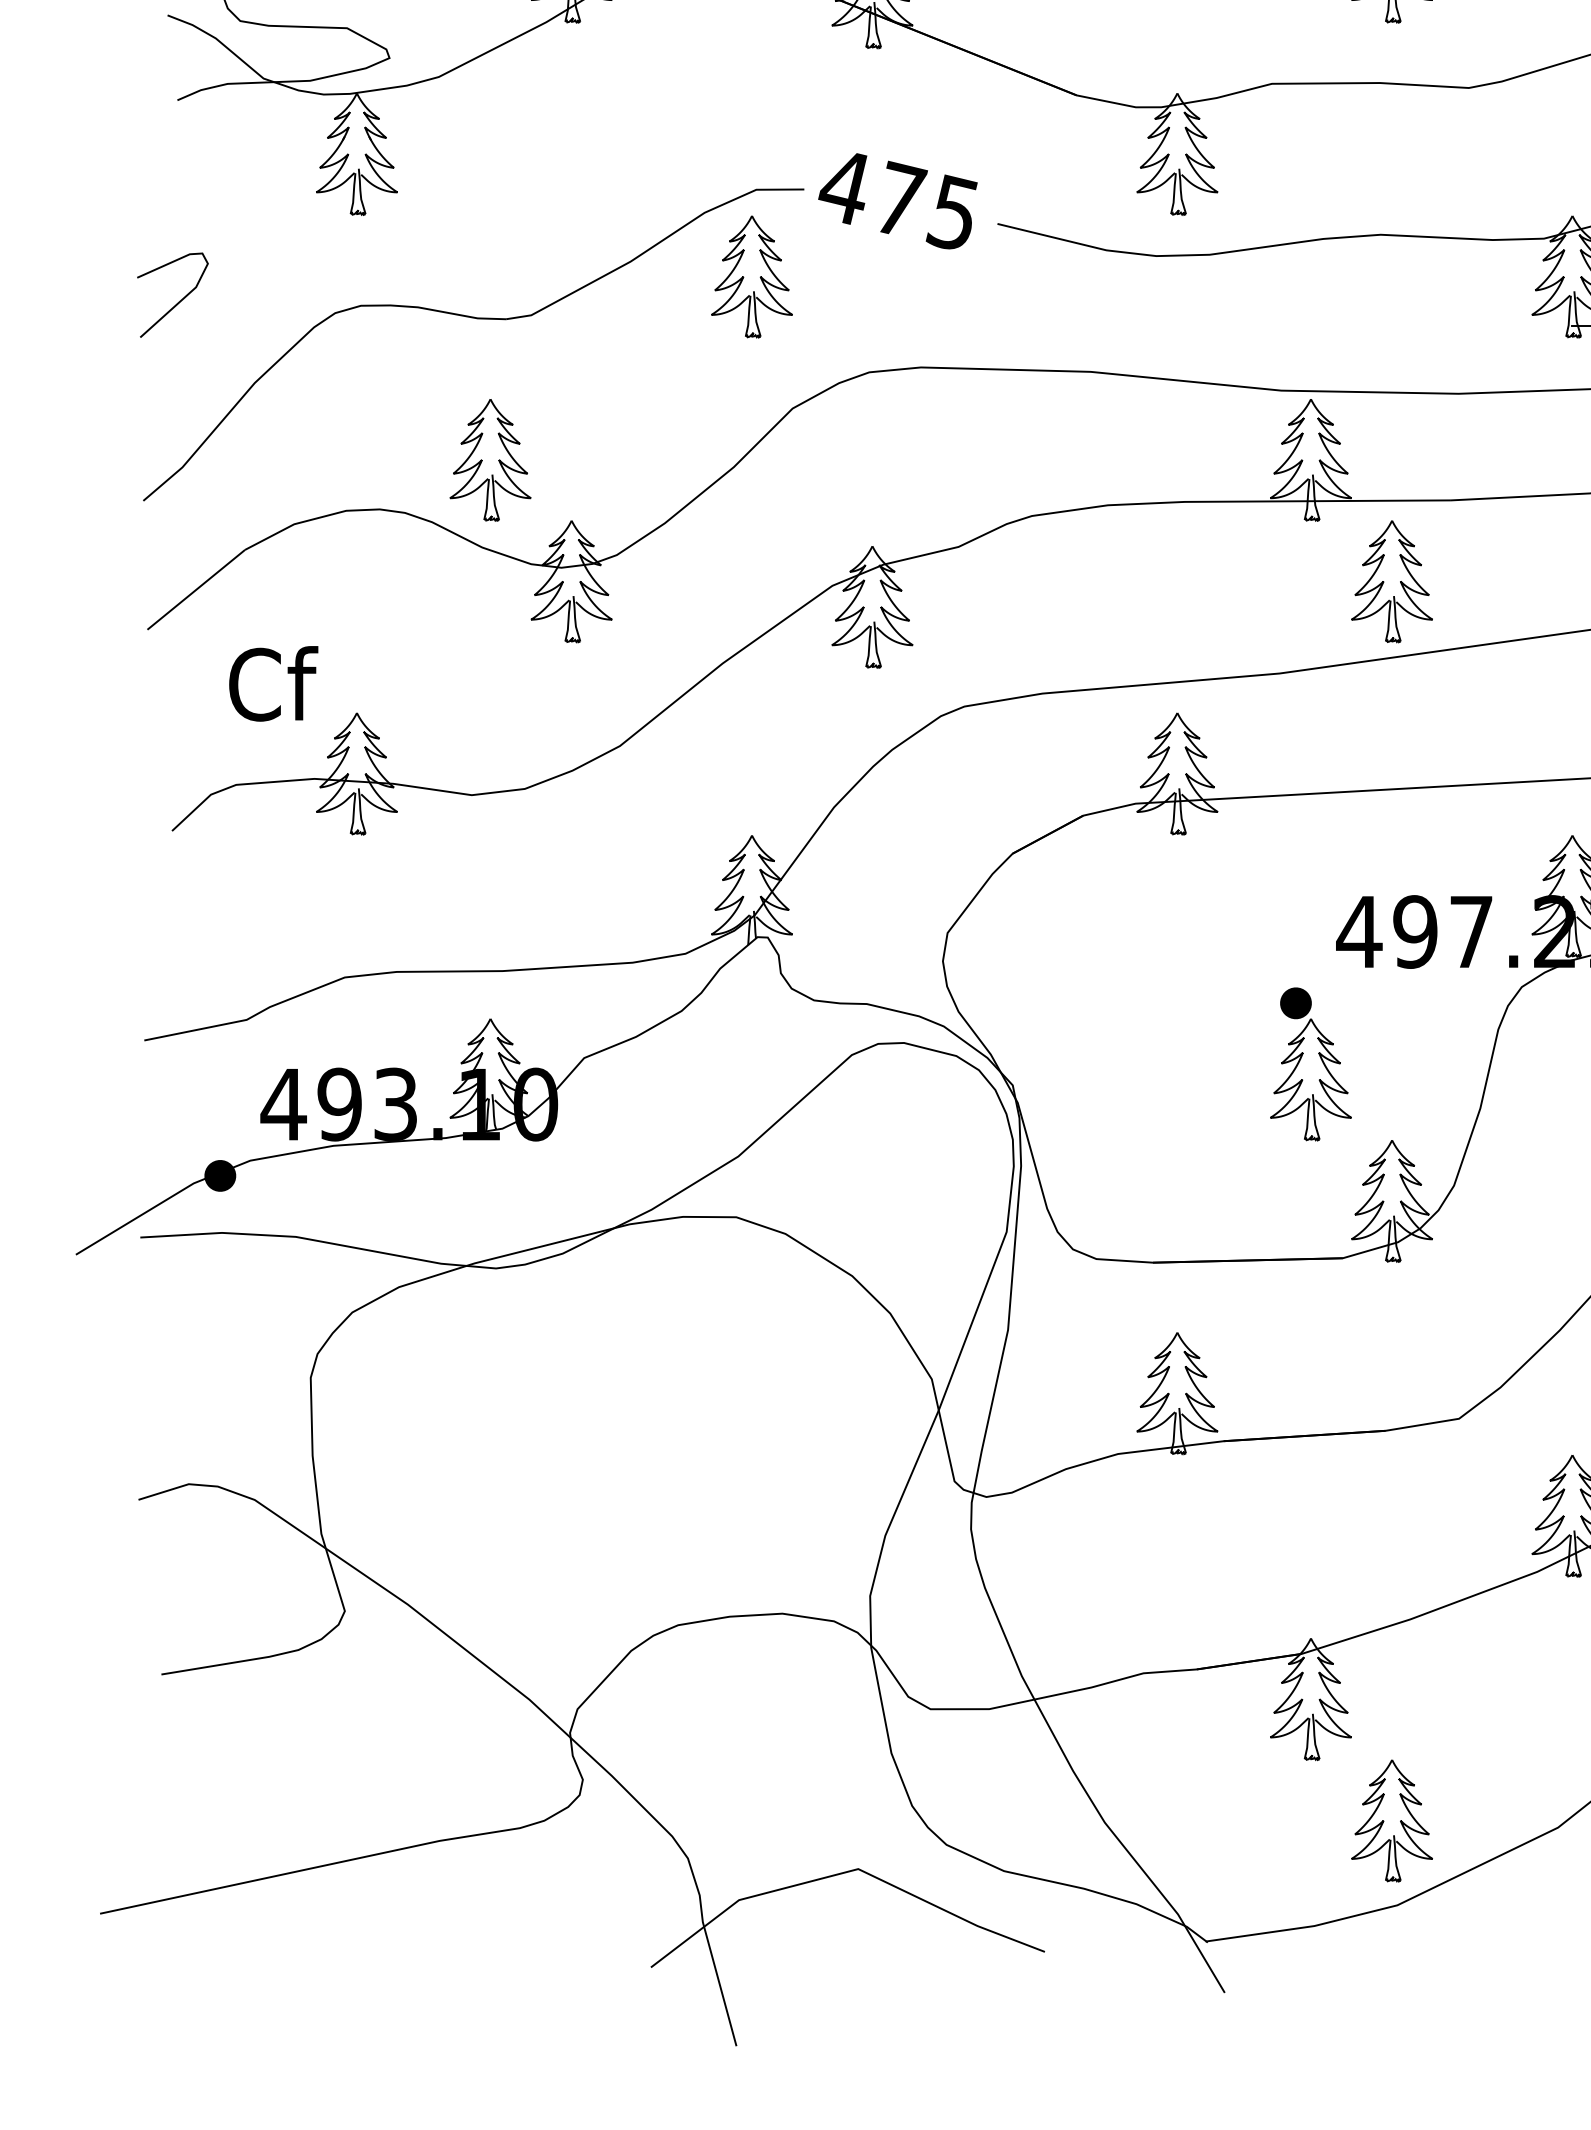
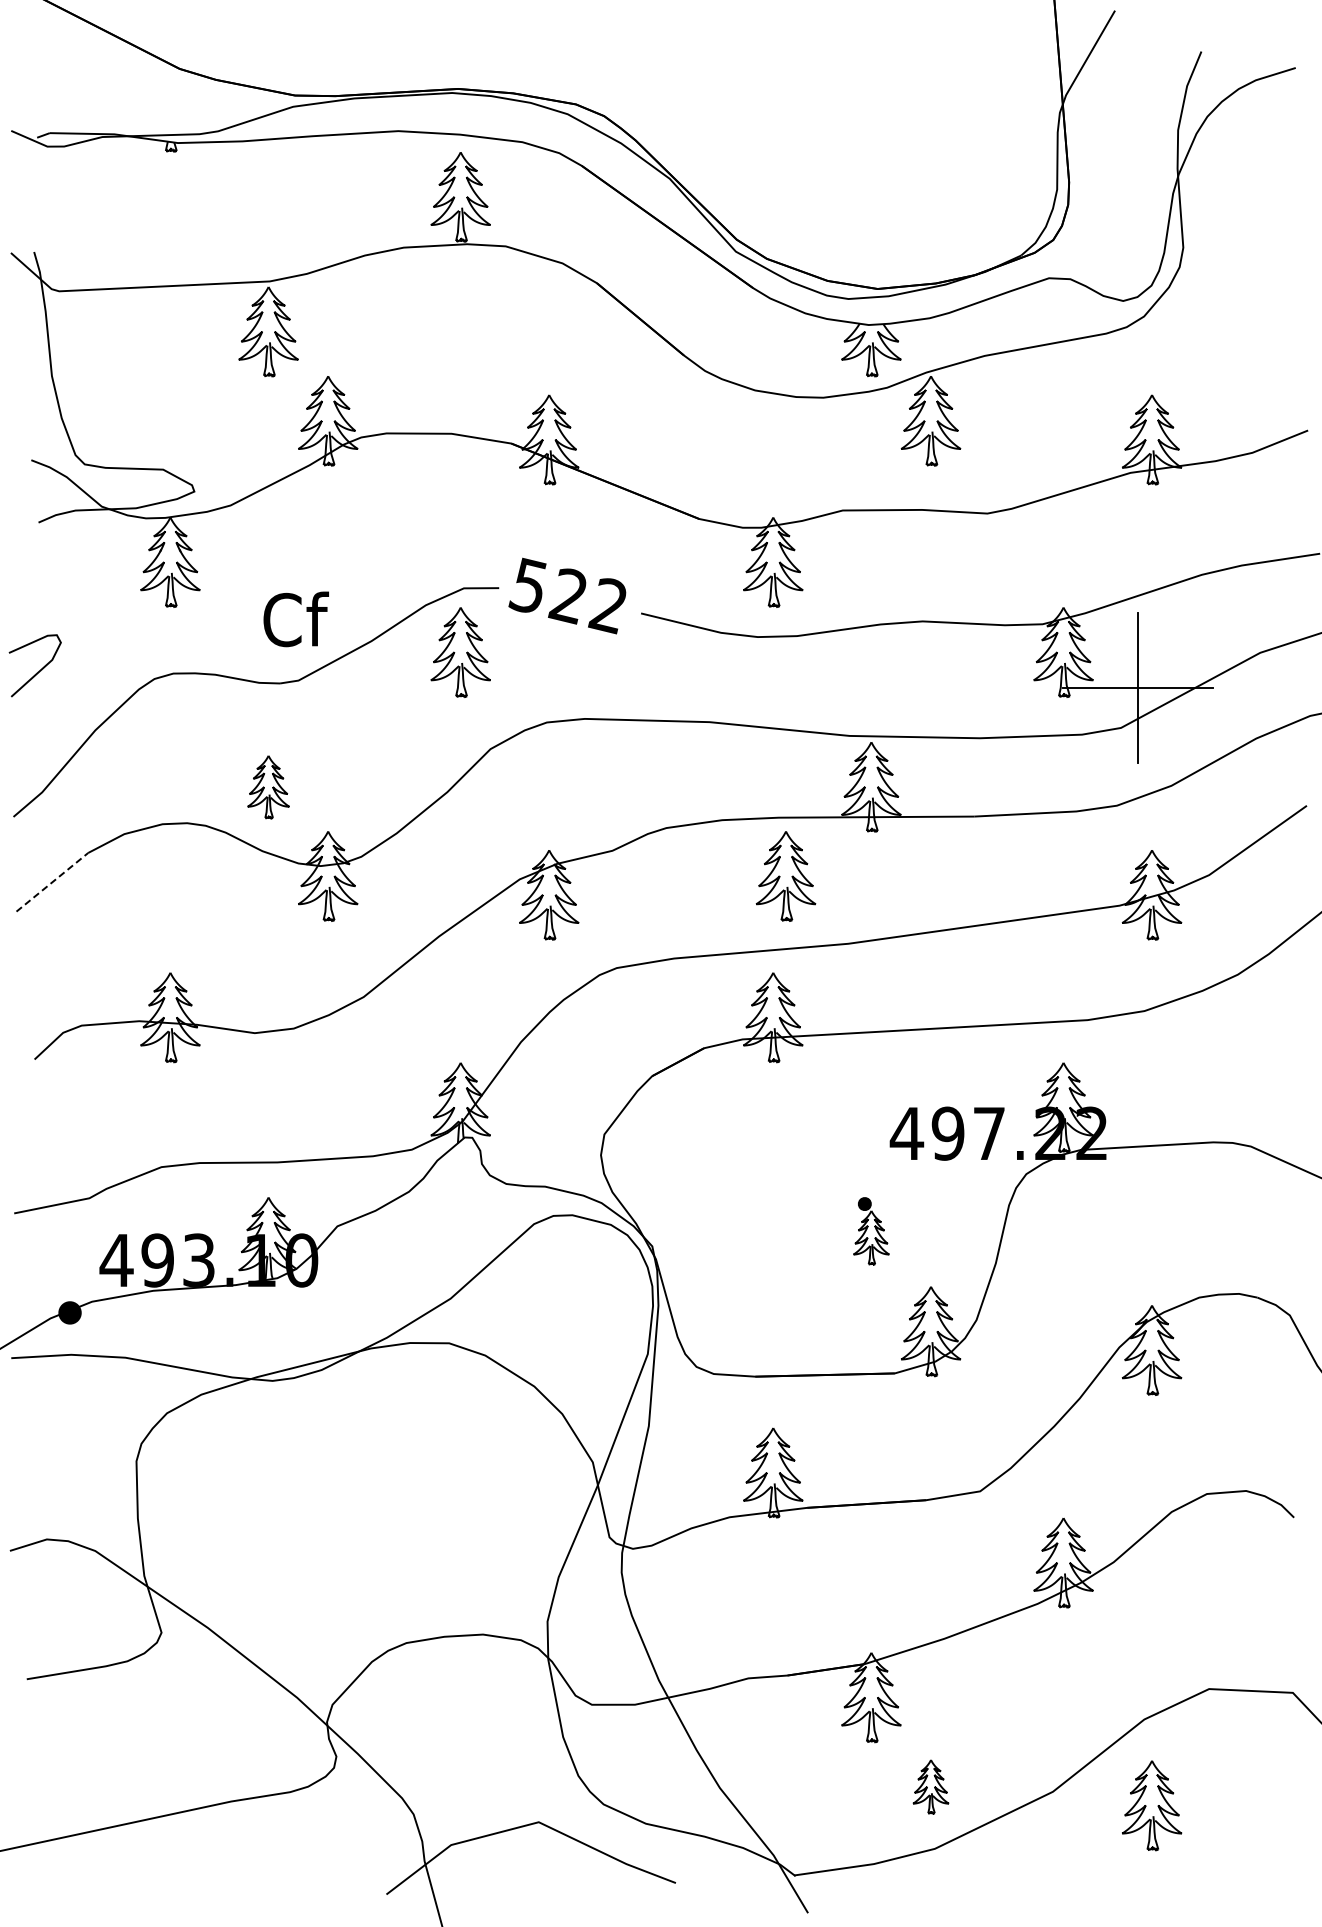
text: (897, 199) -> (567, 595), 475 -> 522
part: (490, 460) -> (268, 787), size x0.7
part: (1391, 581) -> (785, 876), moved
line: (196, 588) -> (52, 881), solid -> dashed
text: (272, 684) -> (295, 619), moved
part: (1311, 1063) -> (871, 1230), size x0.6
part: (1391, 1820) -> (930, 1786), size x0.6

